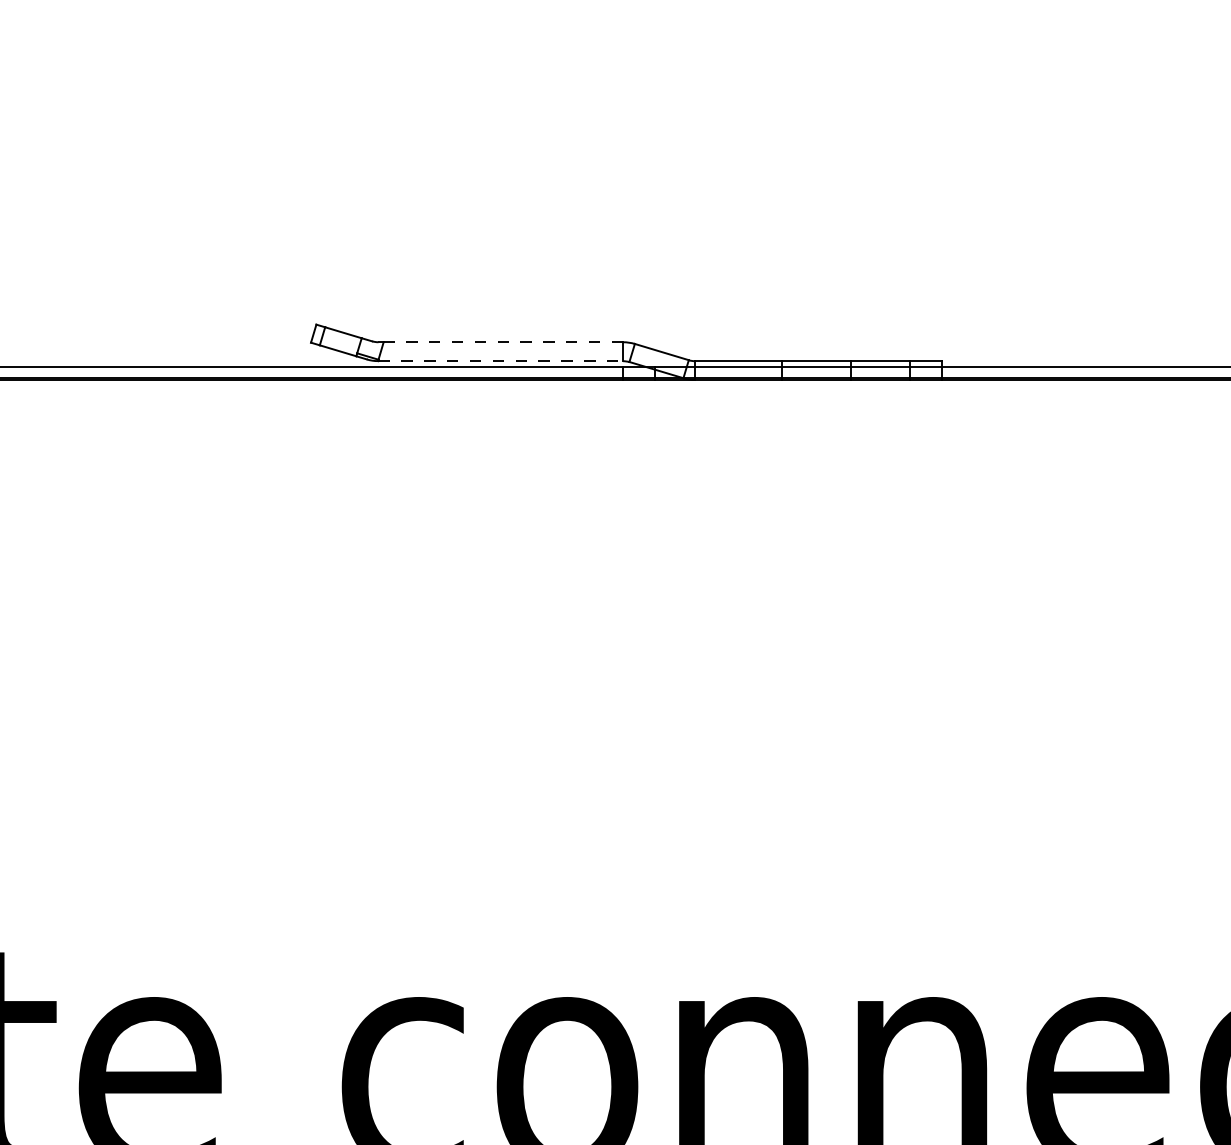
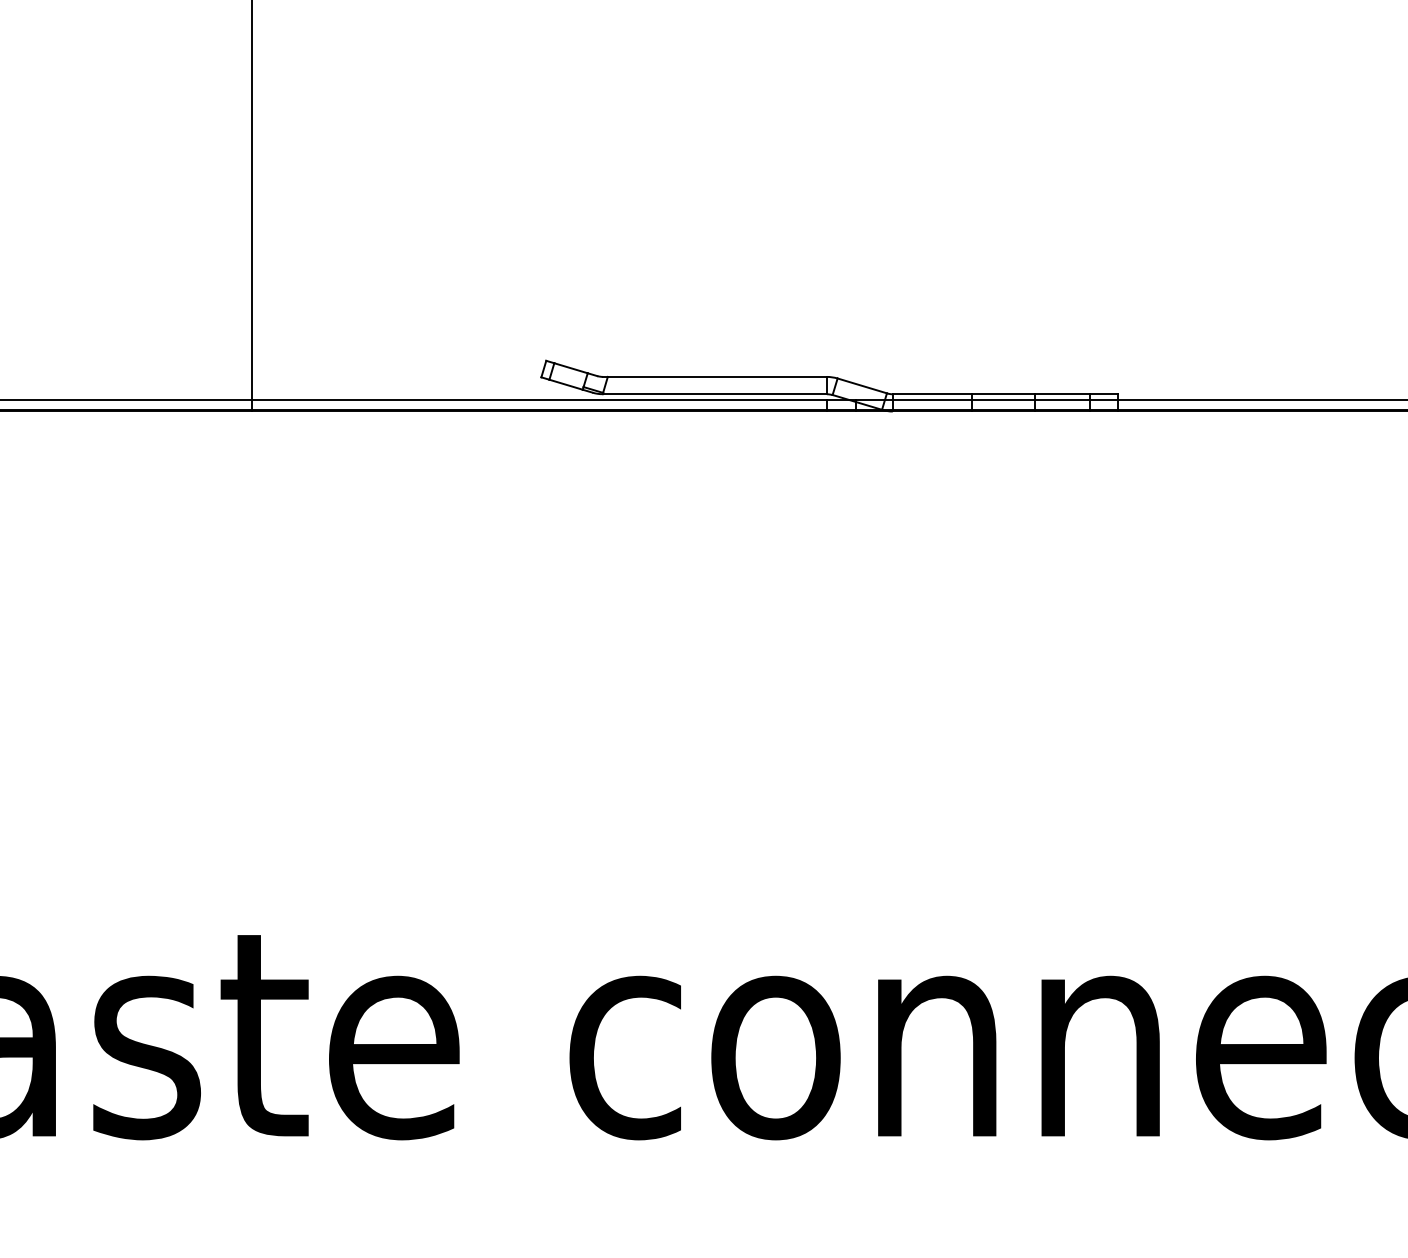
line: (503, 341) -> (717, 376), dashed -> solid
line: (501, 361) -> (715, 394), dashed -> solid

